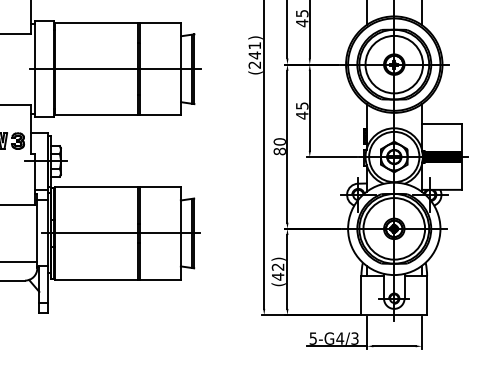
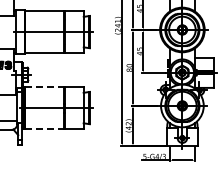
line: (98, 186) -> (45, 86), solid -> dashed
line: (98, 279) -> (45, 129), solid -> dashed

